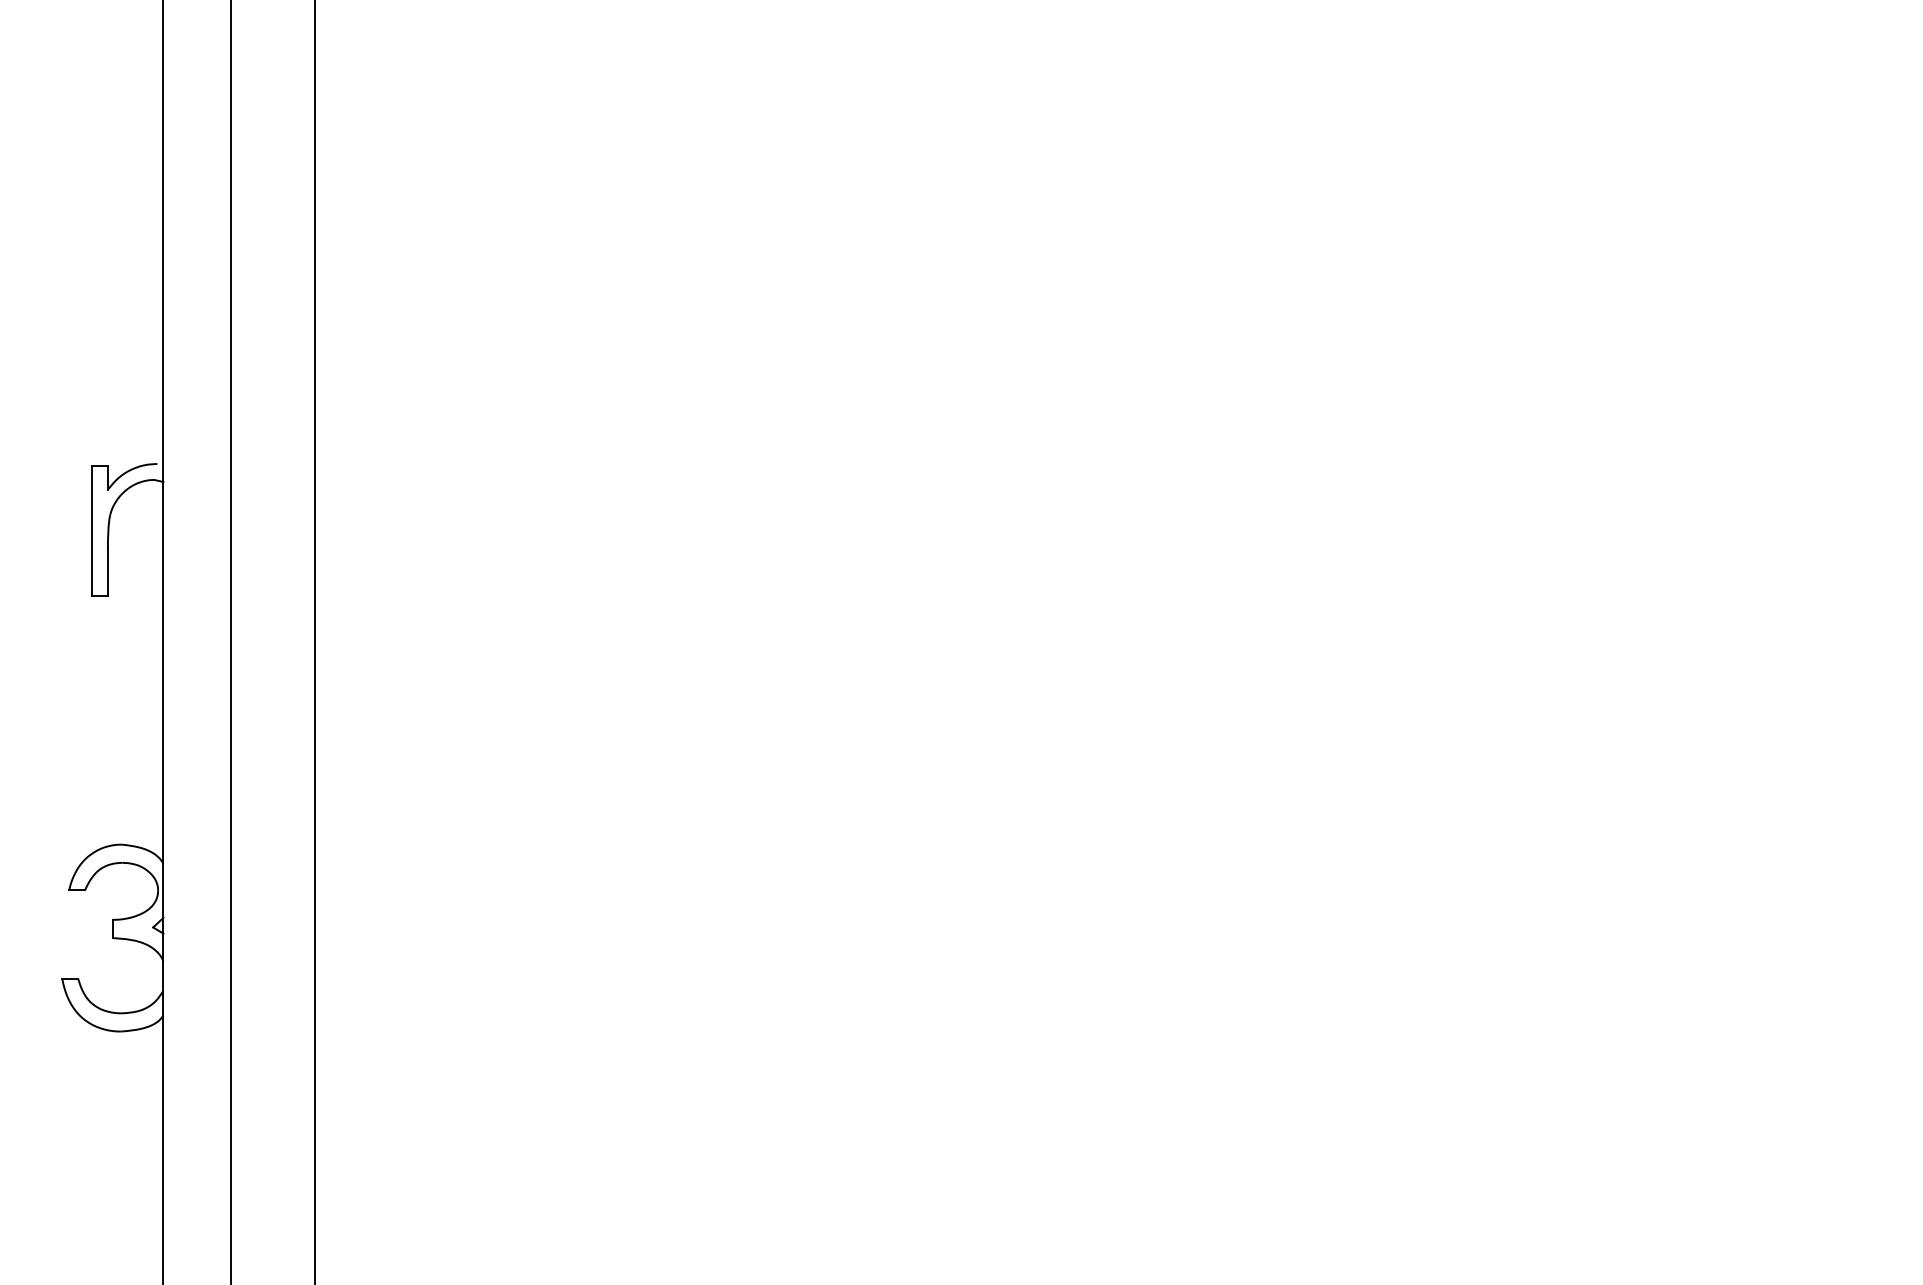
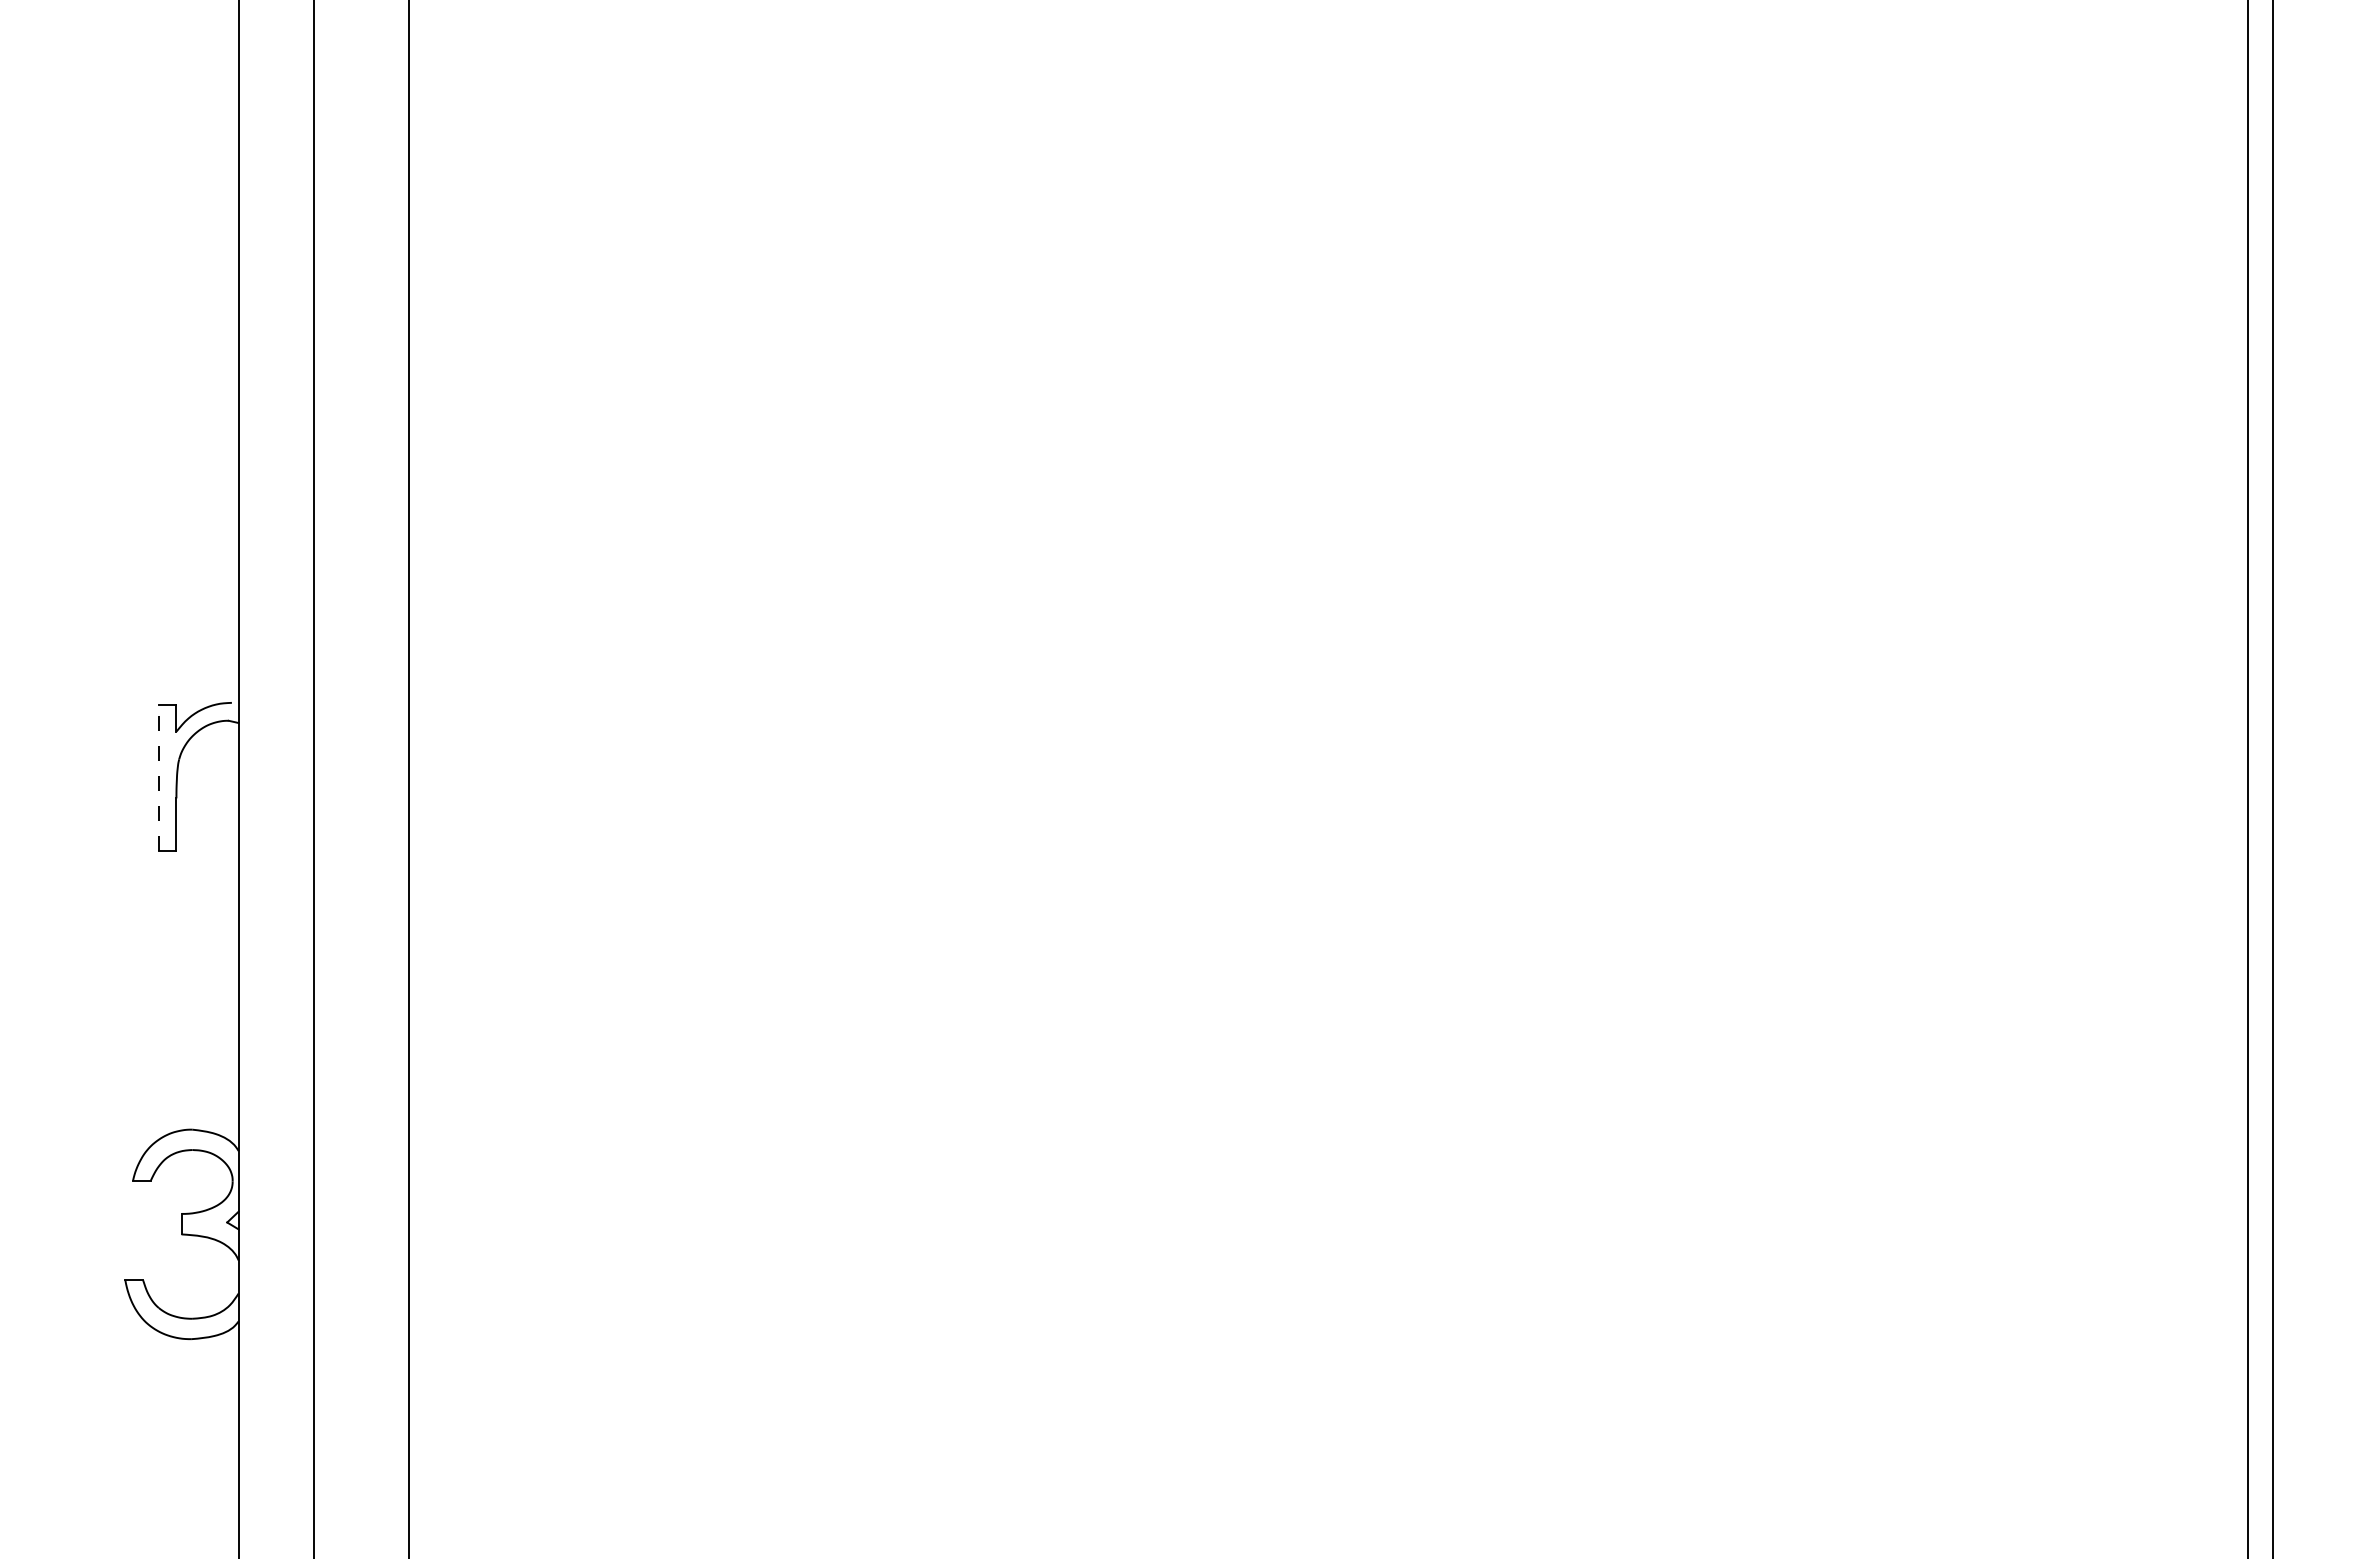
line: (91, 531) -> (158, 778), solid -> dashed

